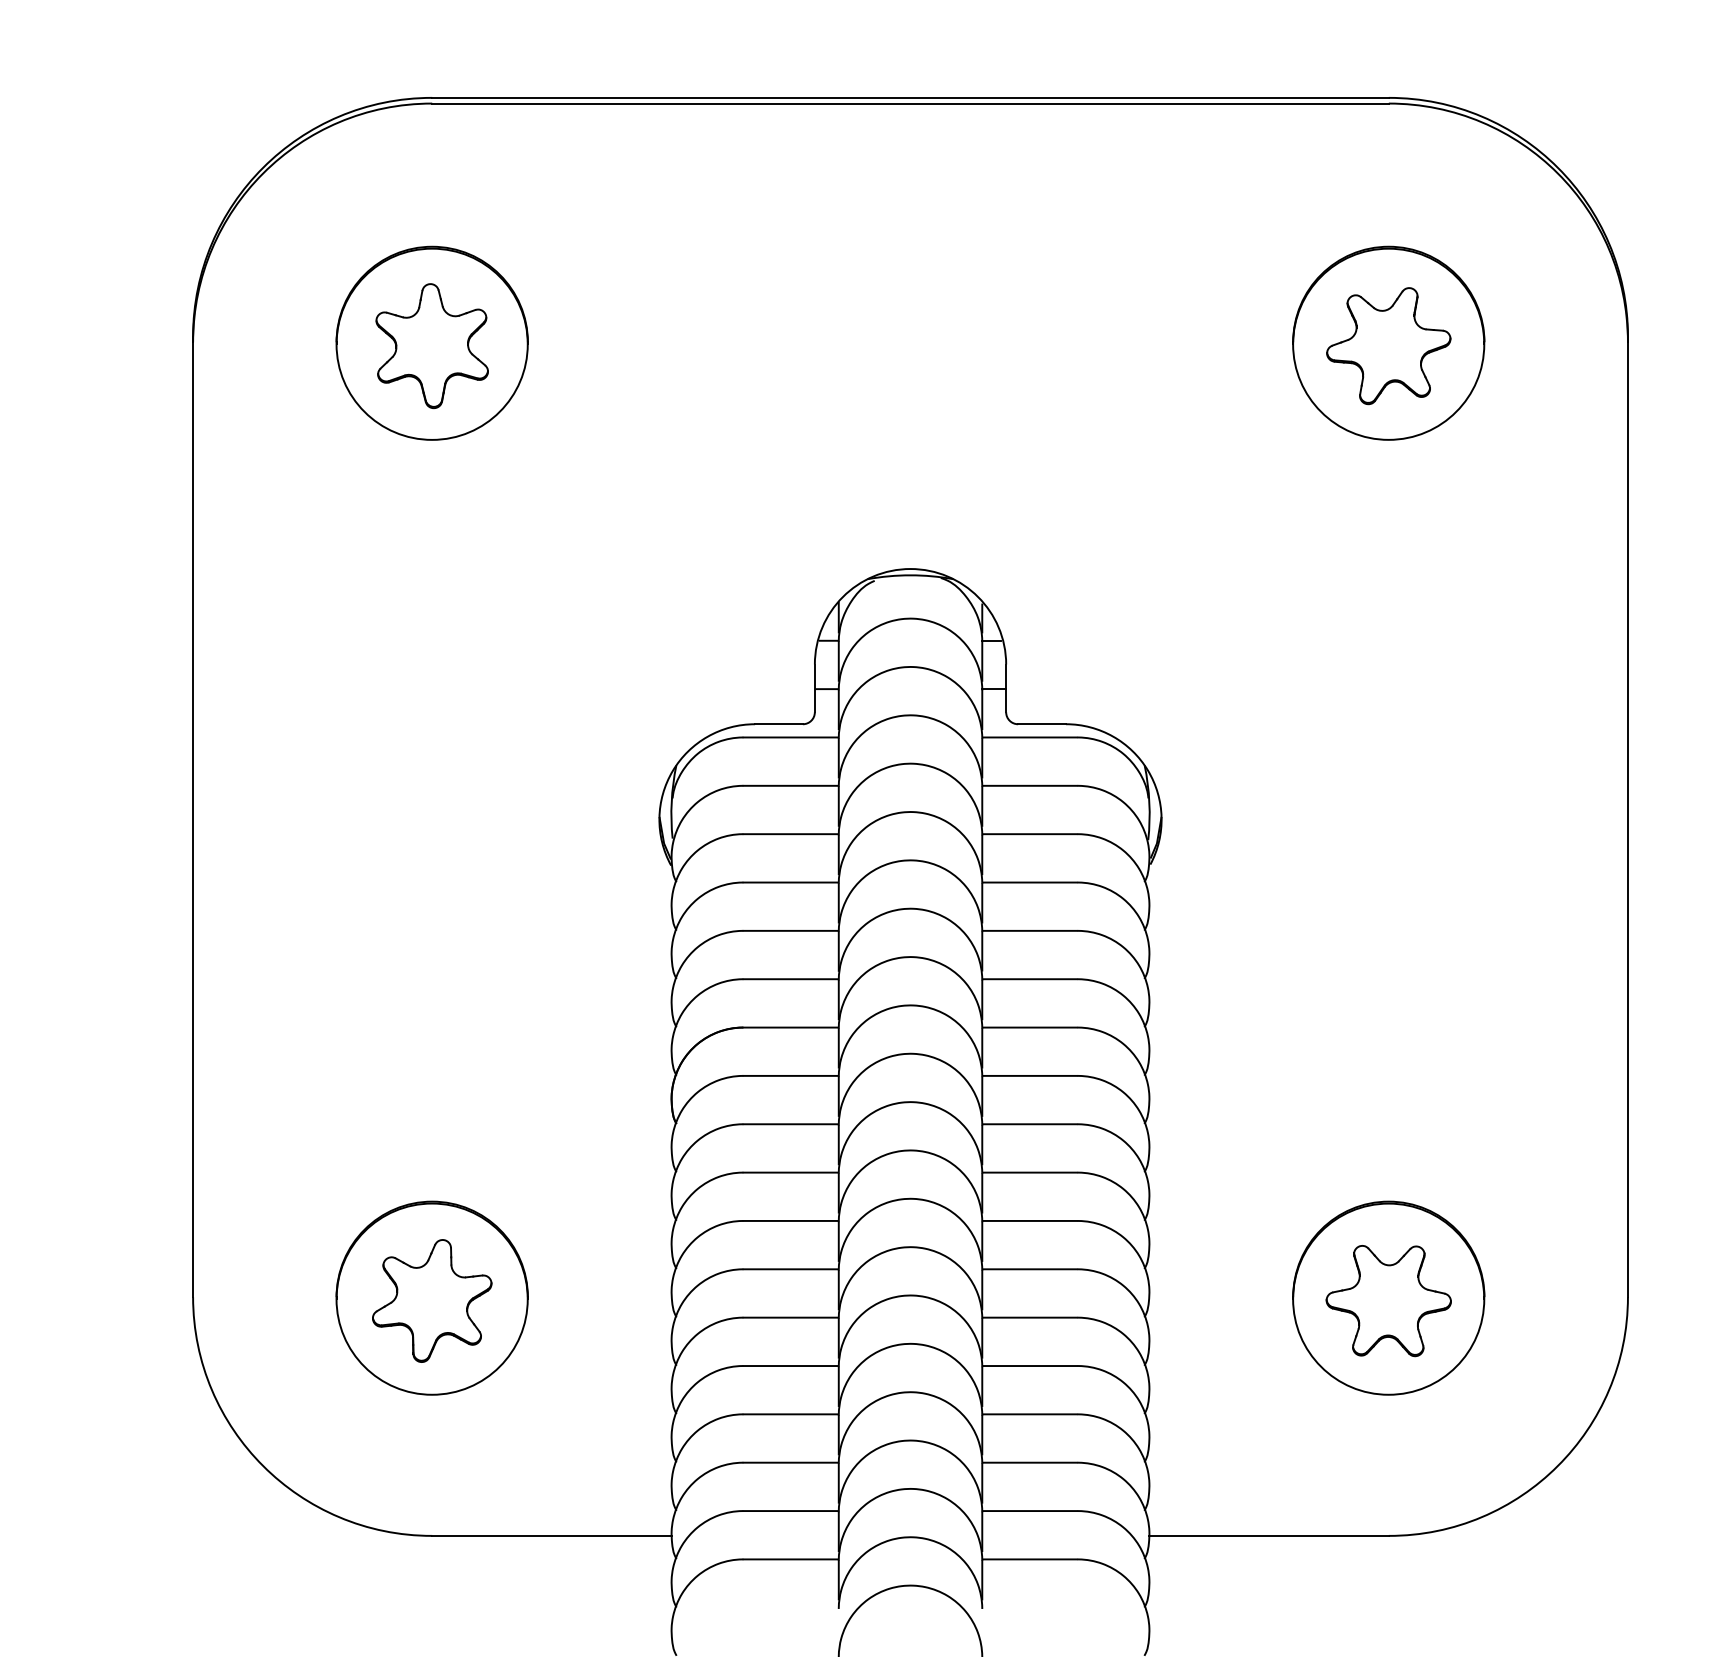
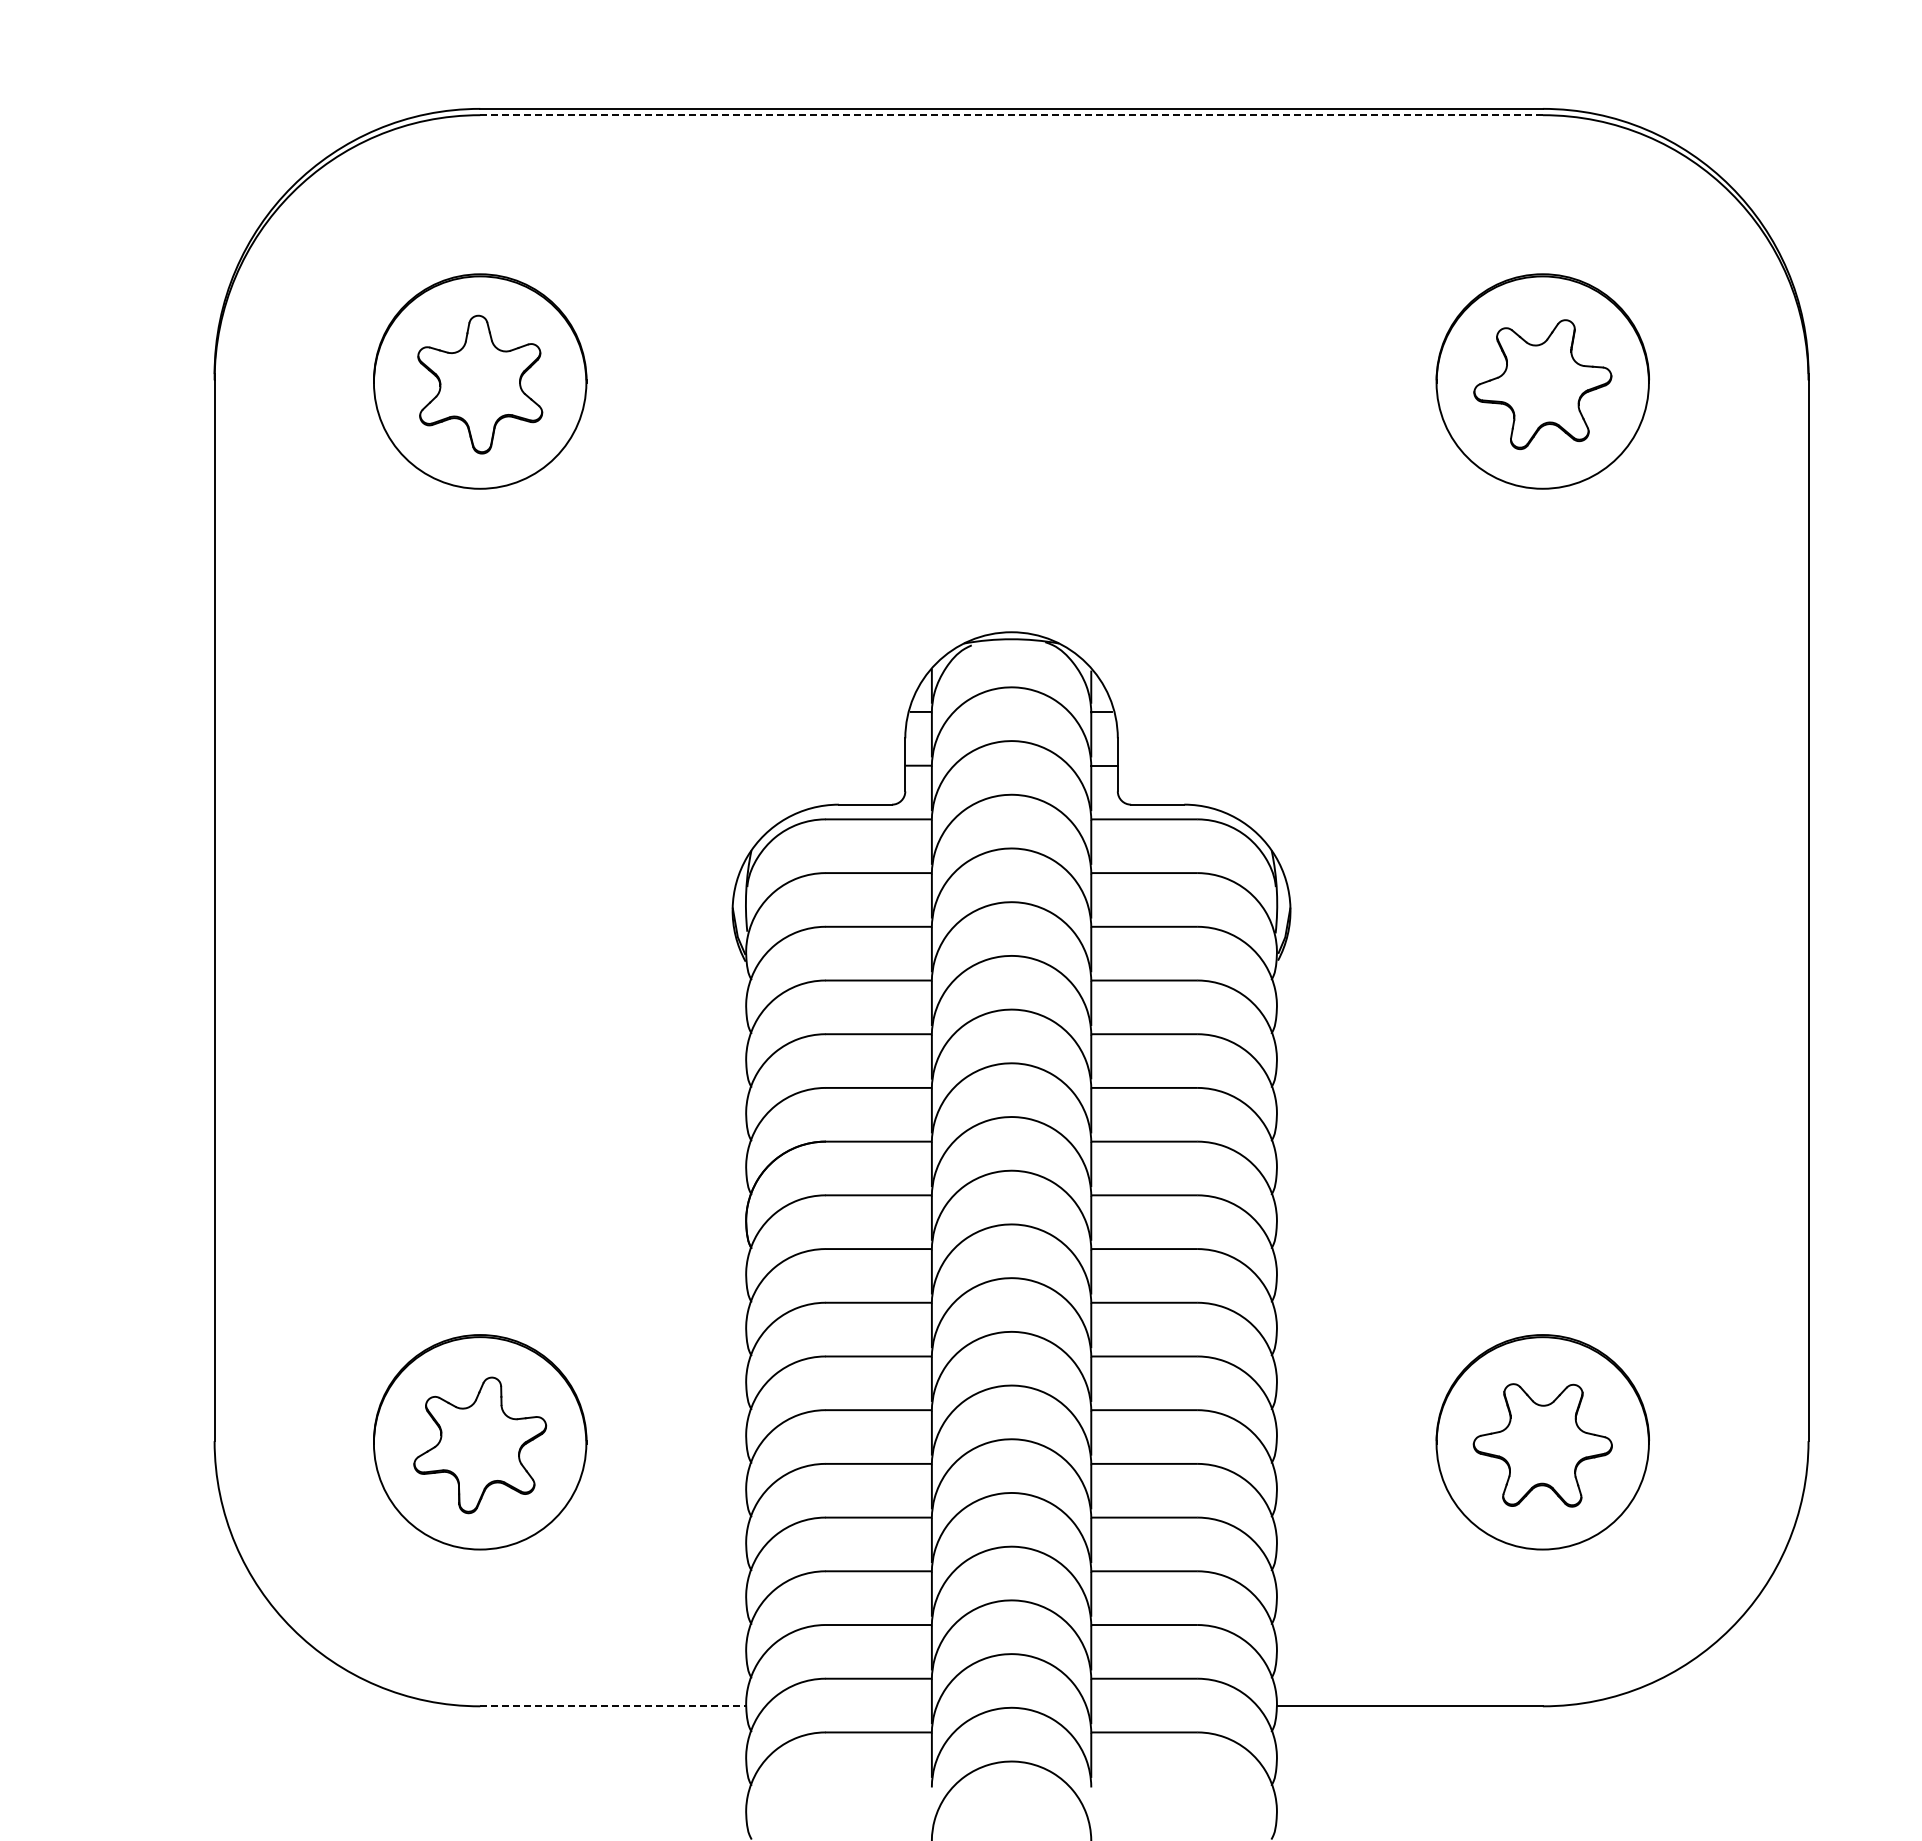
line: (910, 103) -> (1011, 115), solid -> dashed
line: (552, 1536) -> (613, 1706), solid -> dashed

